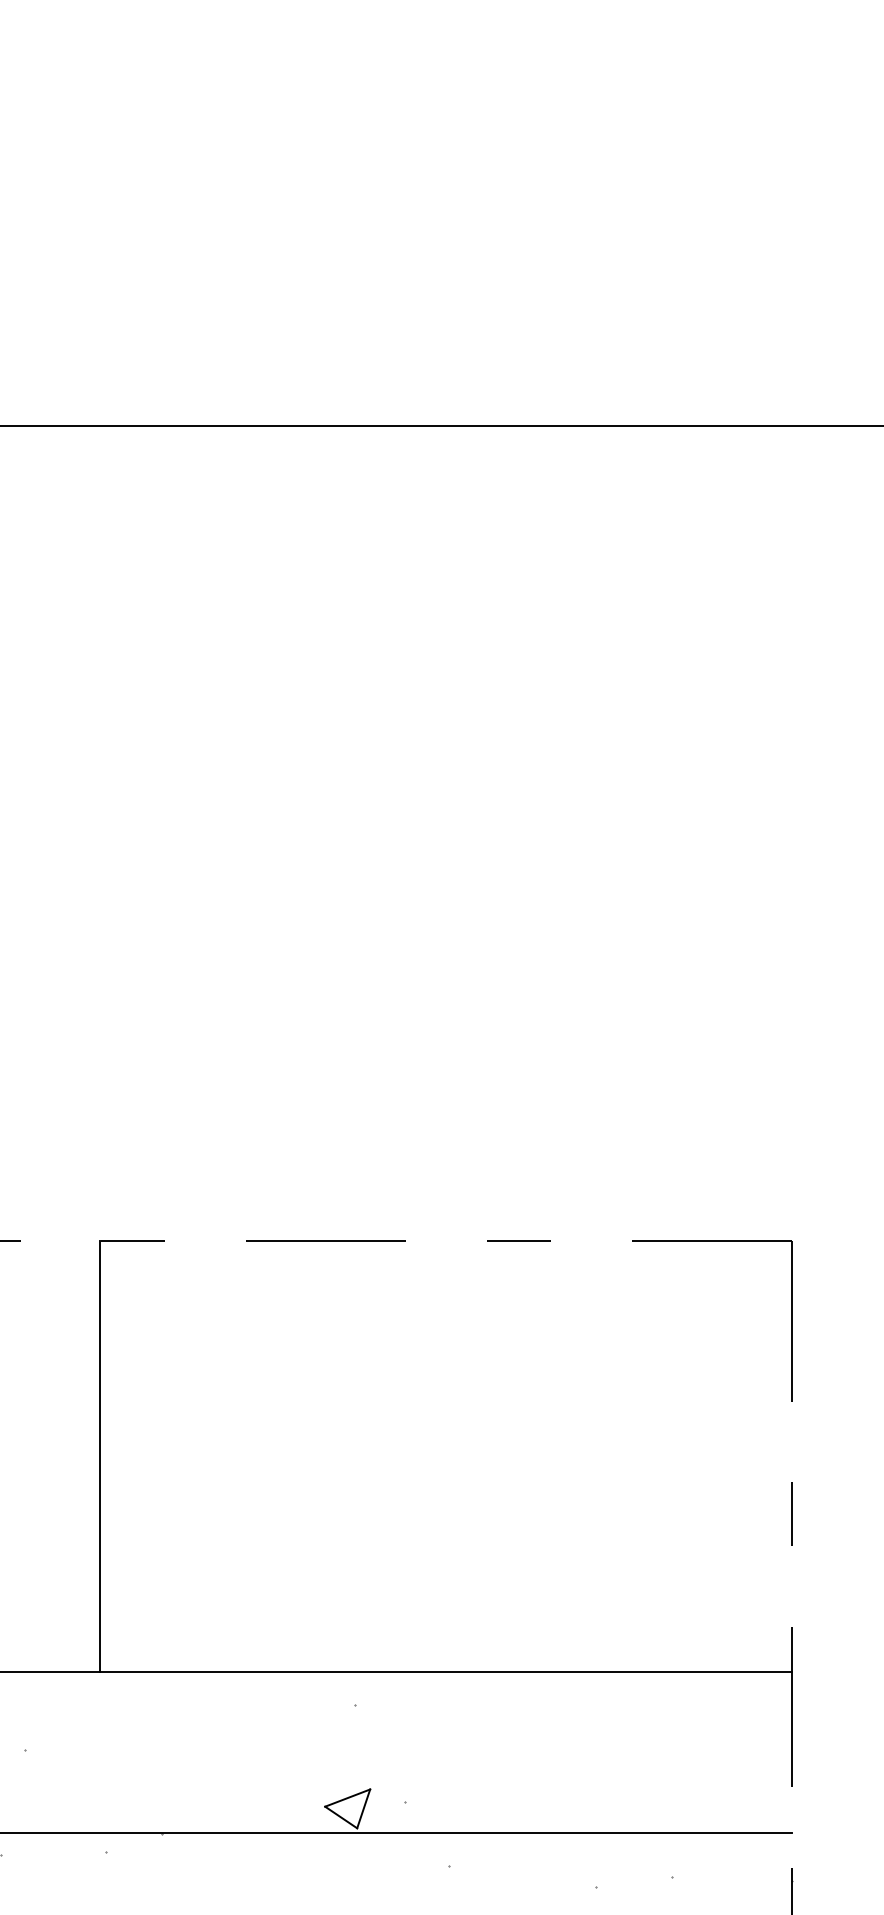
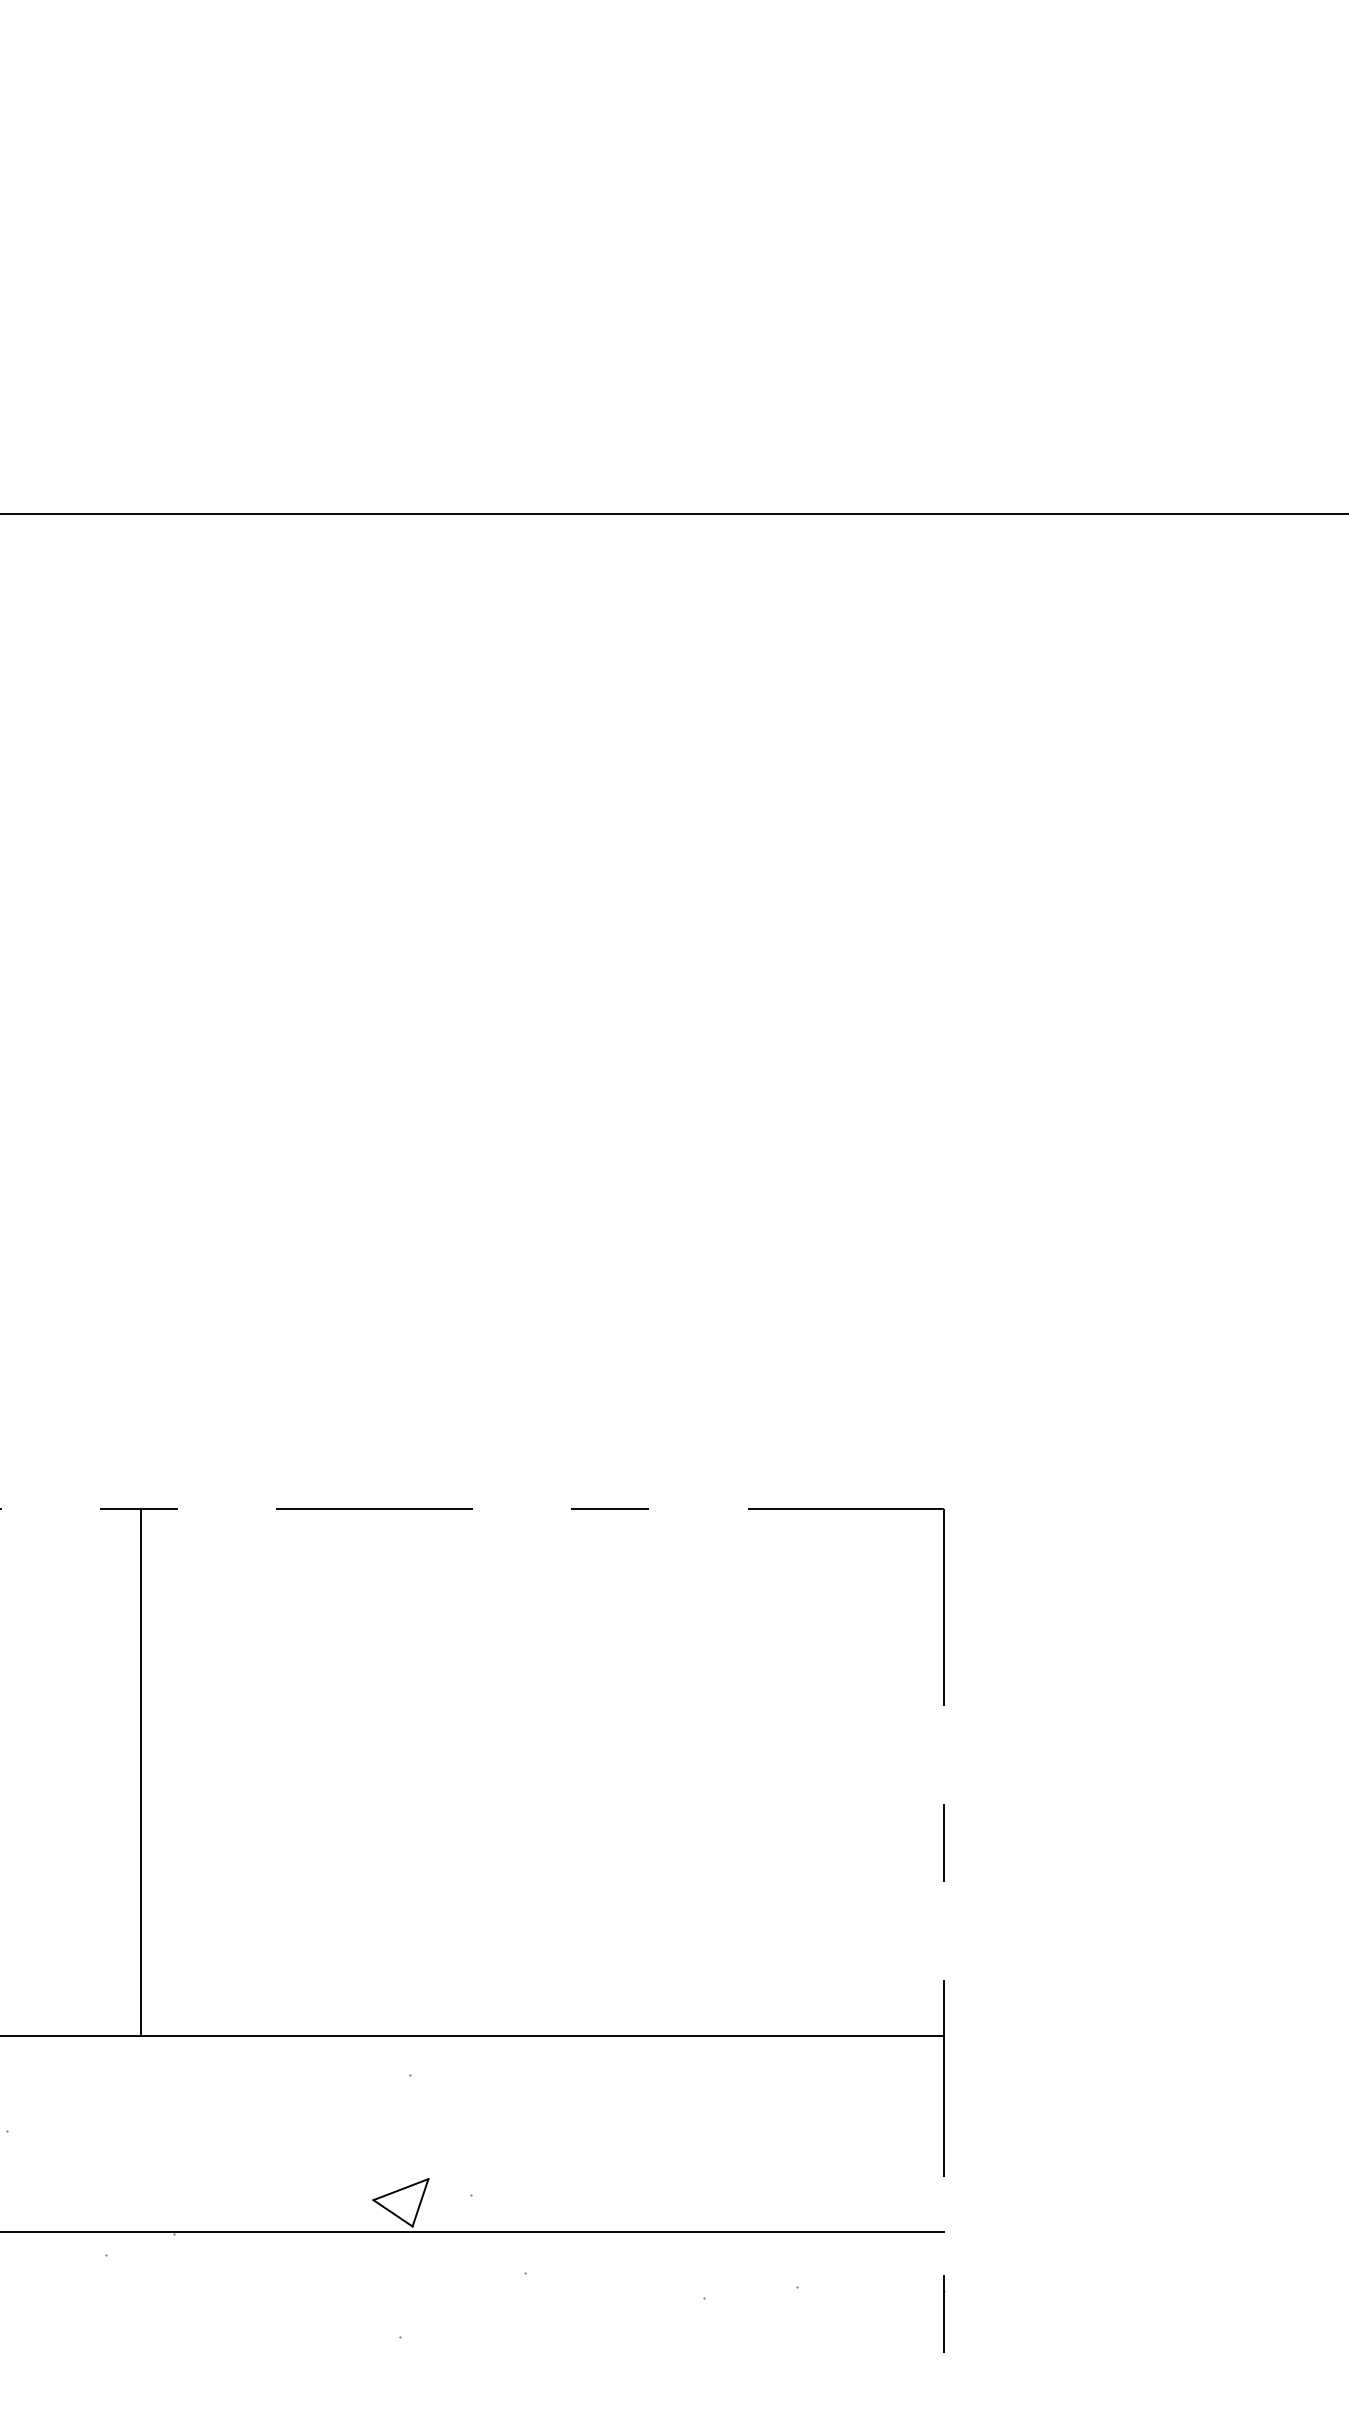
line: (99, 1456) -> (141, 1772), moved

